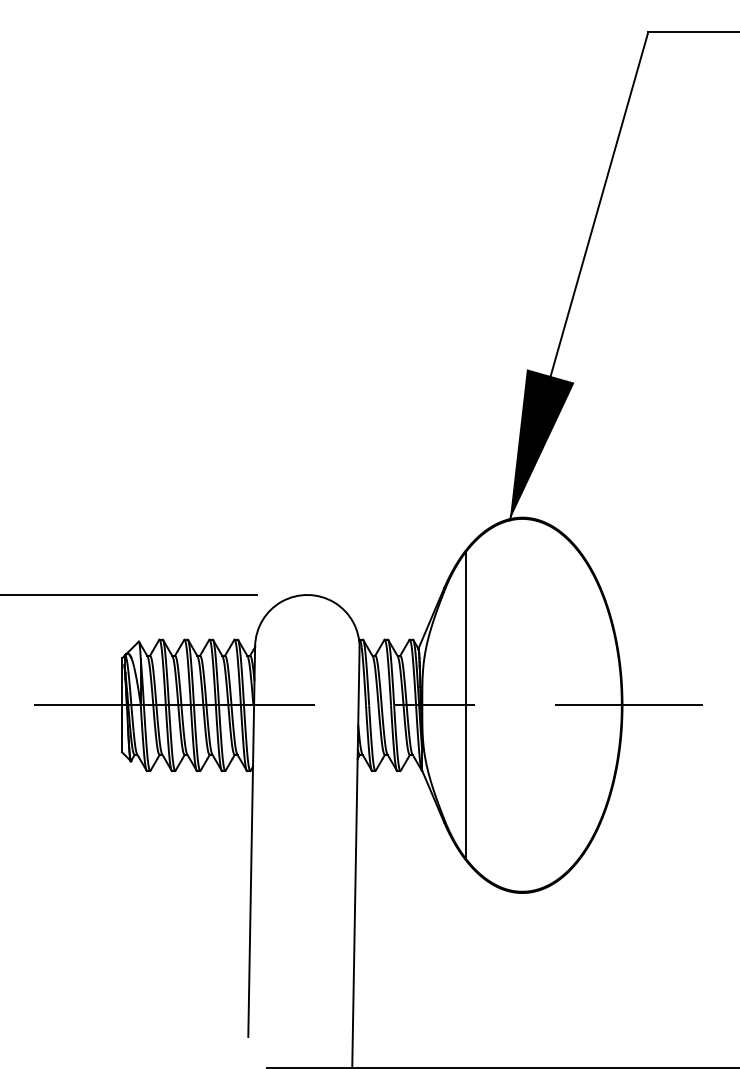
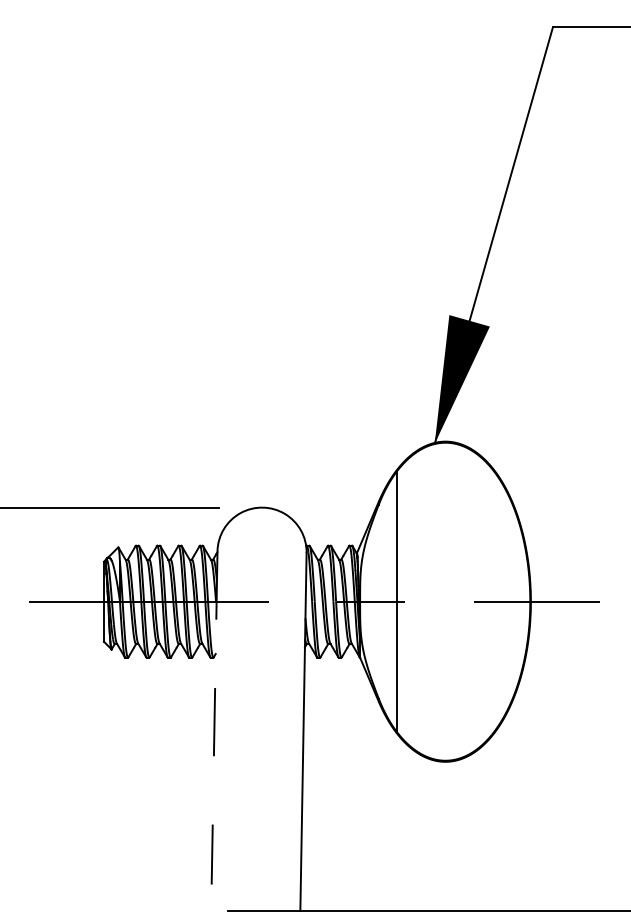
line: (251, 842) -> (214, 718), solid -> dashed

